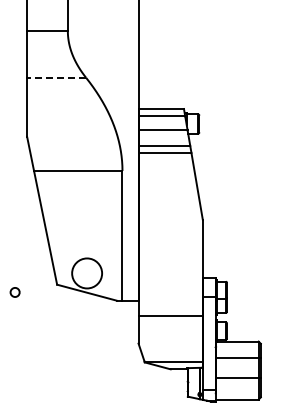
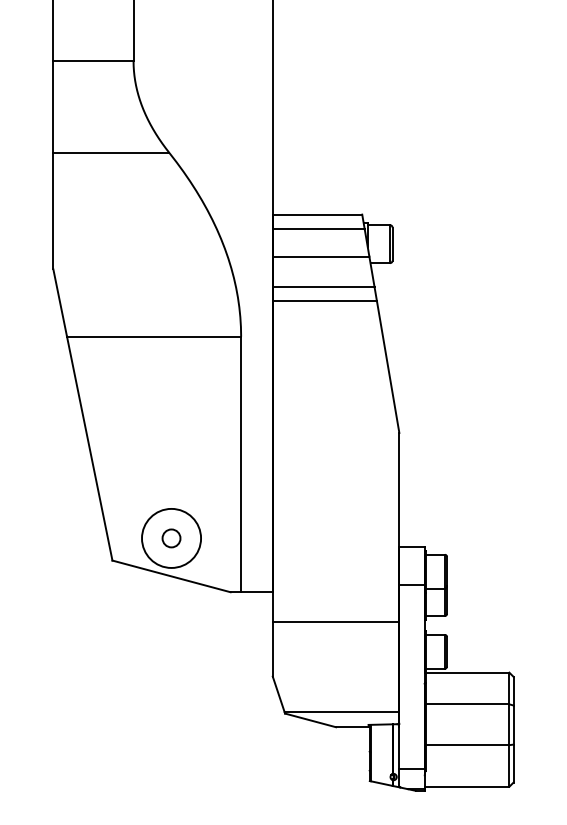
line: (56, 77) -> (111, 152), dashed -> solid
circle: (14, 292) -> (170, 538), moved

